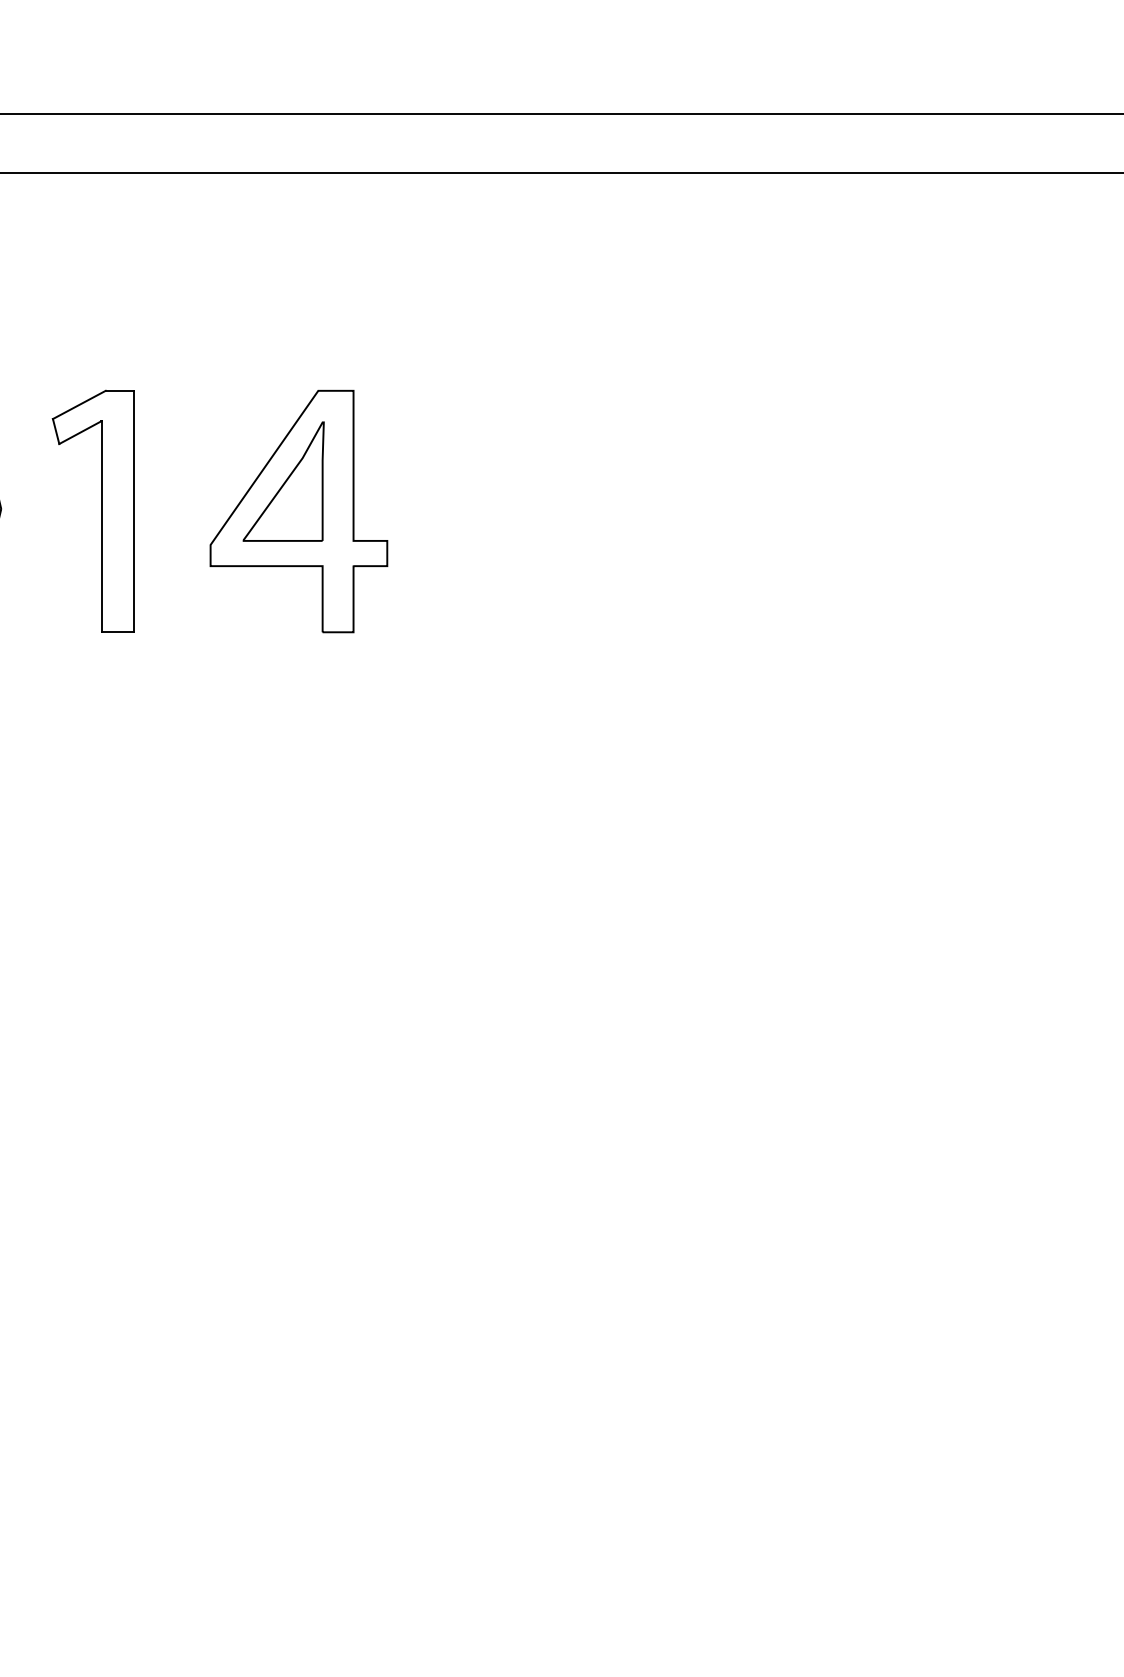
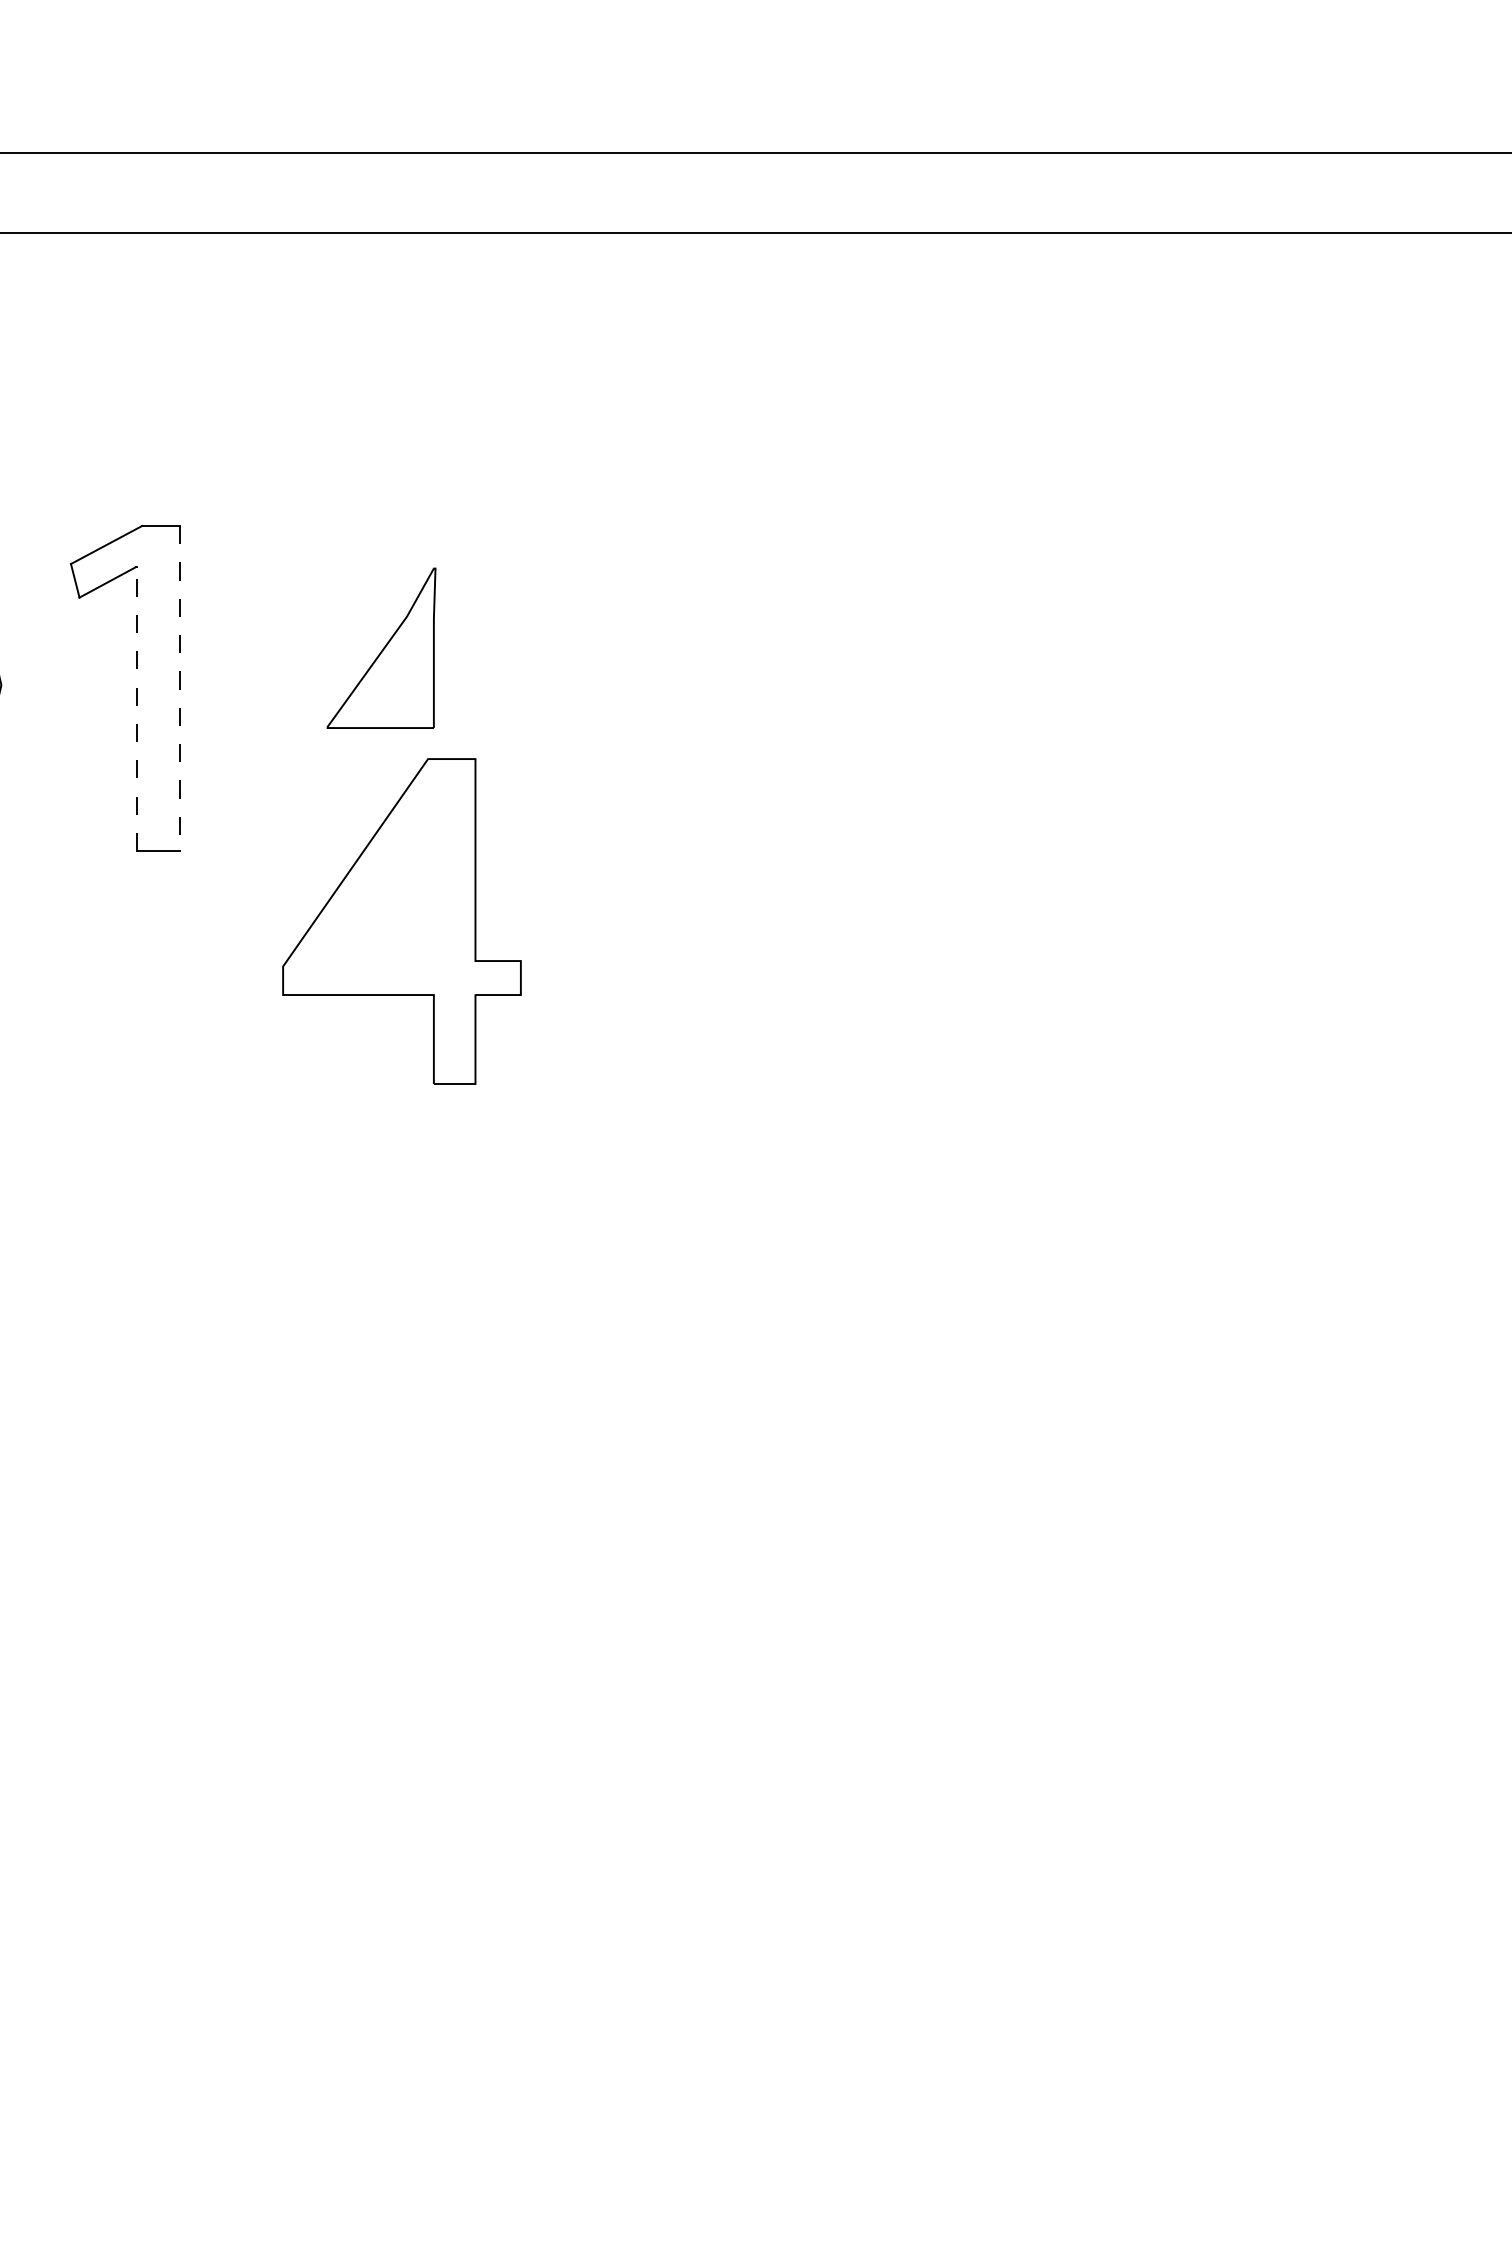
part: (298, 511) -> (401, 921), moved
line: (133, 512) -> (179, 689), solid -> dashed
line: (101, 527) -> (136, 709), solid -> dashed

